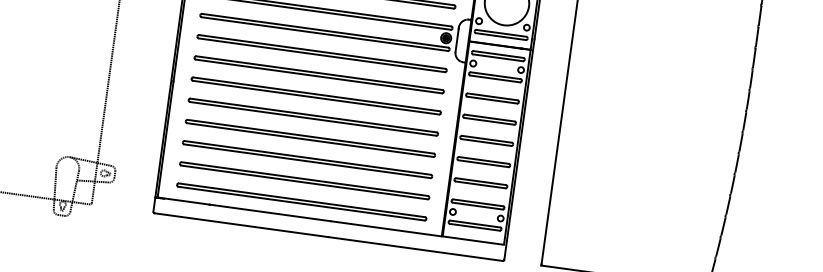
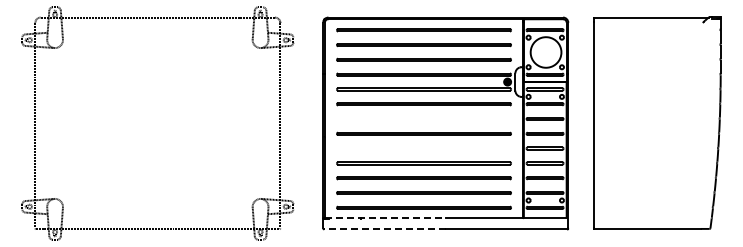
line: (318, 73) -> (423, 118), removed
line: (312, 115) -> (423, 147), removed
line: (244, 209) -> (385, 218), solid -> dashed
line: (242, 225) -> (385, 229), solid -> dashed

